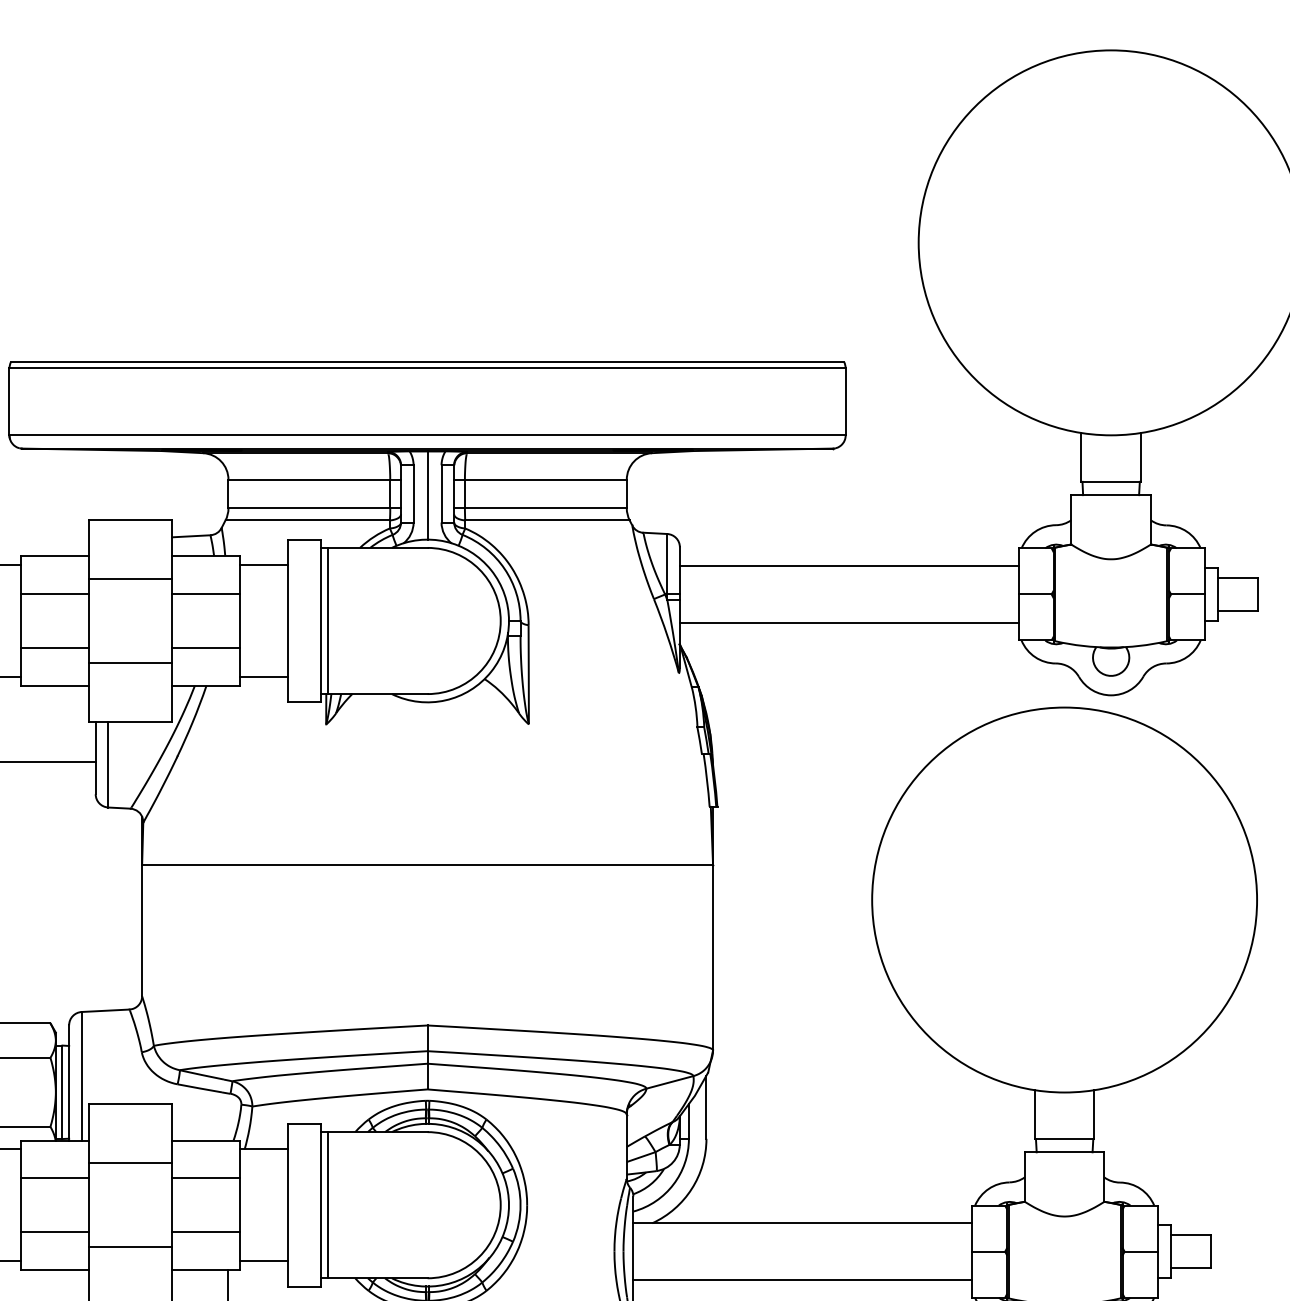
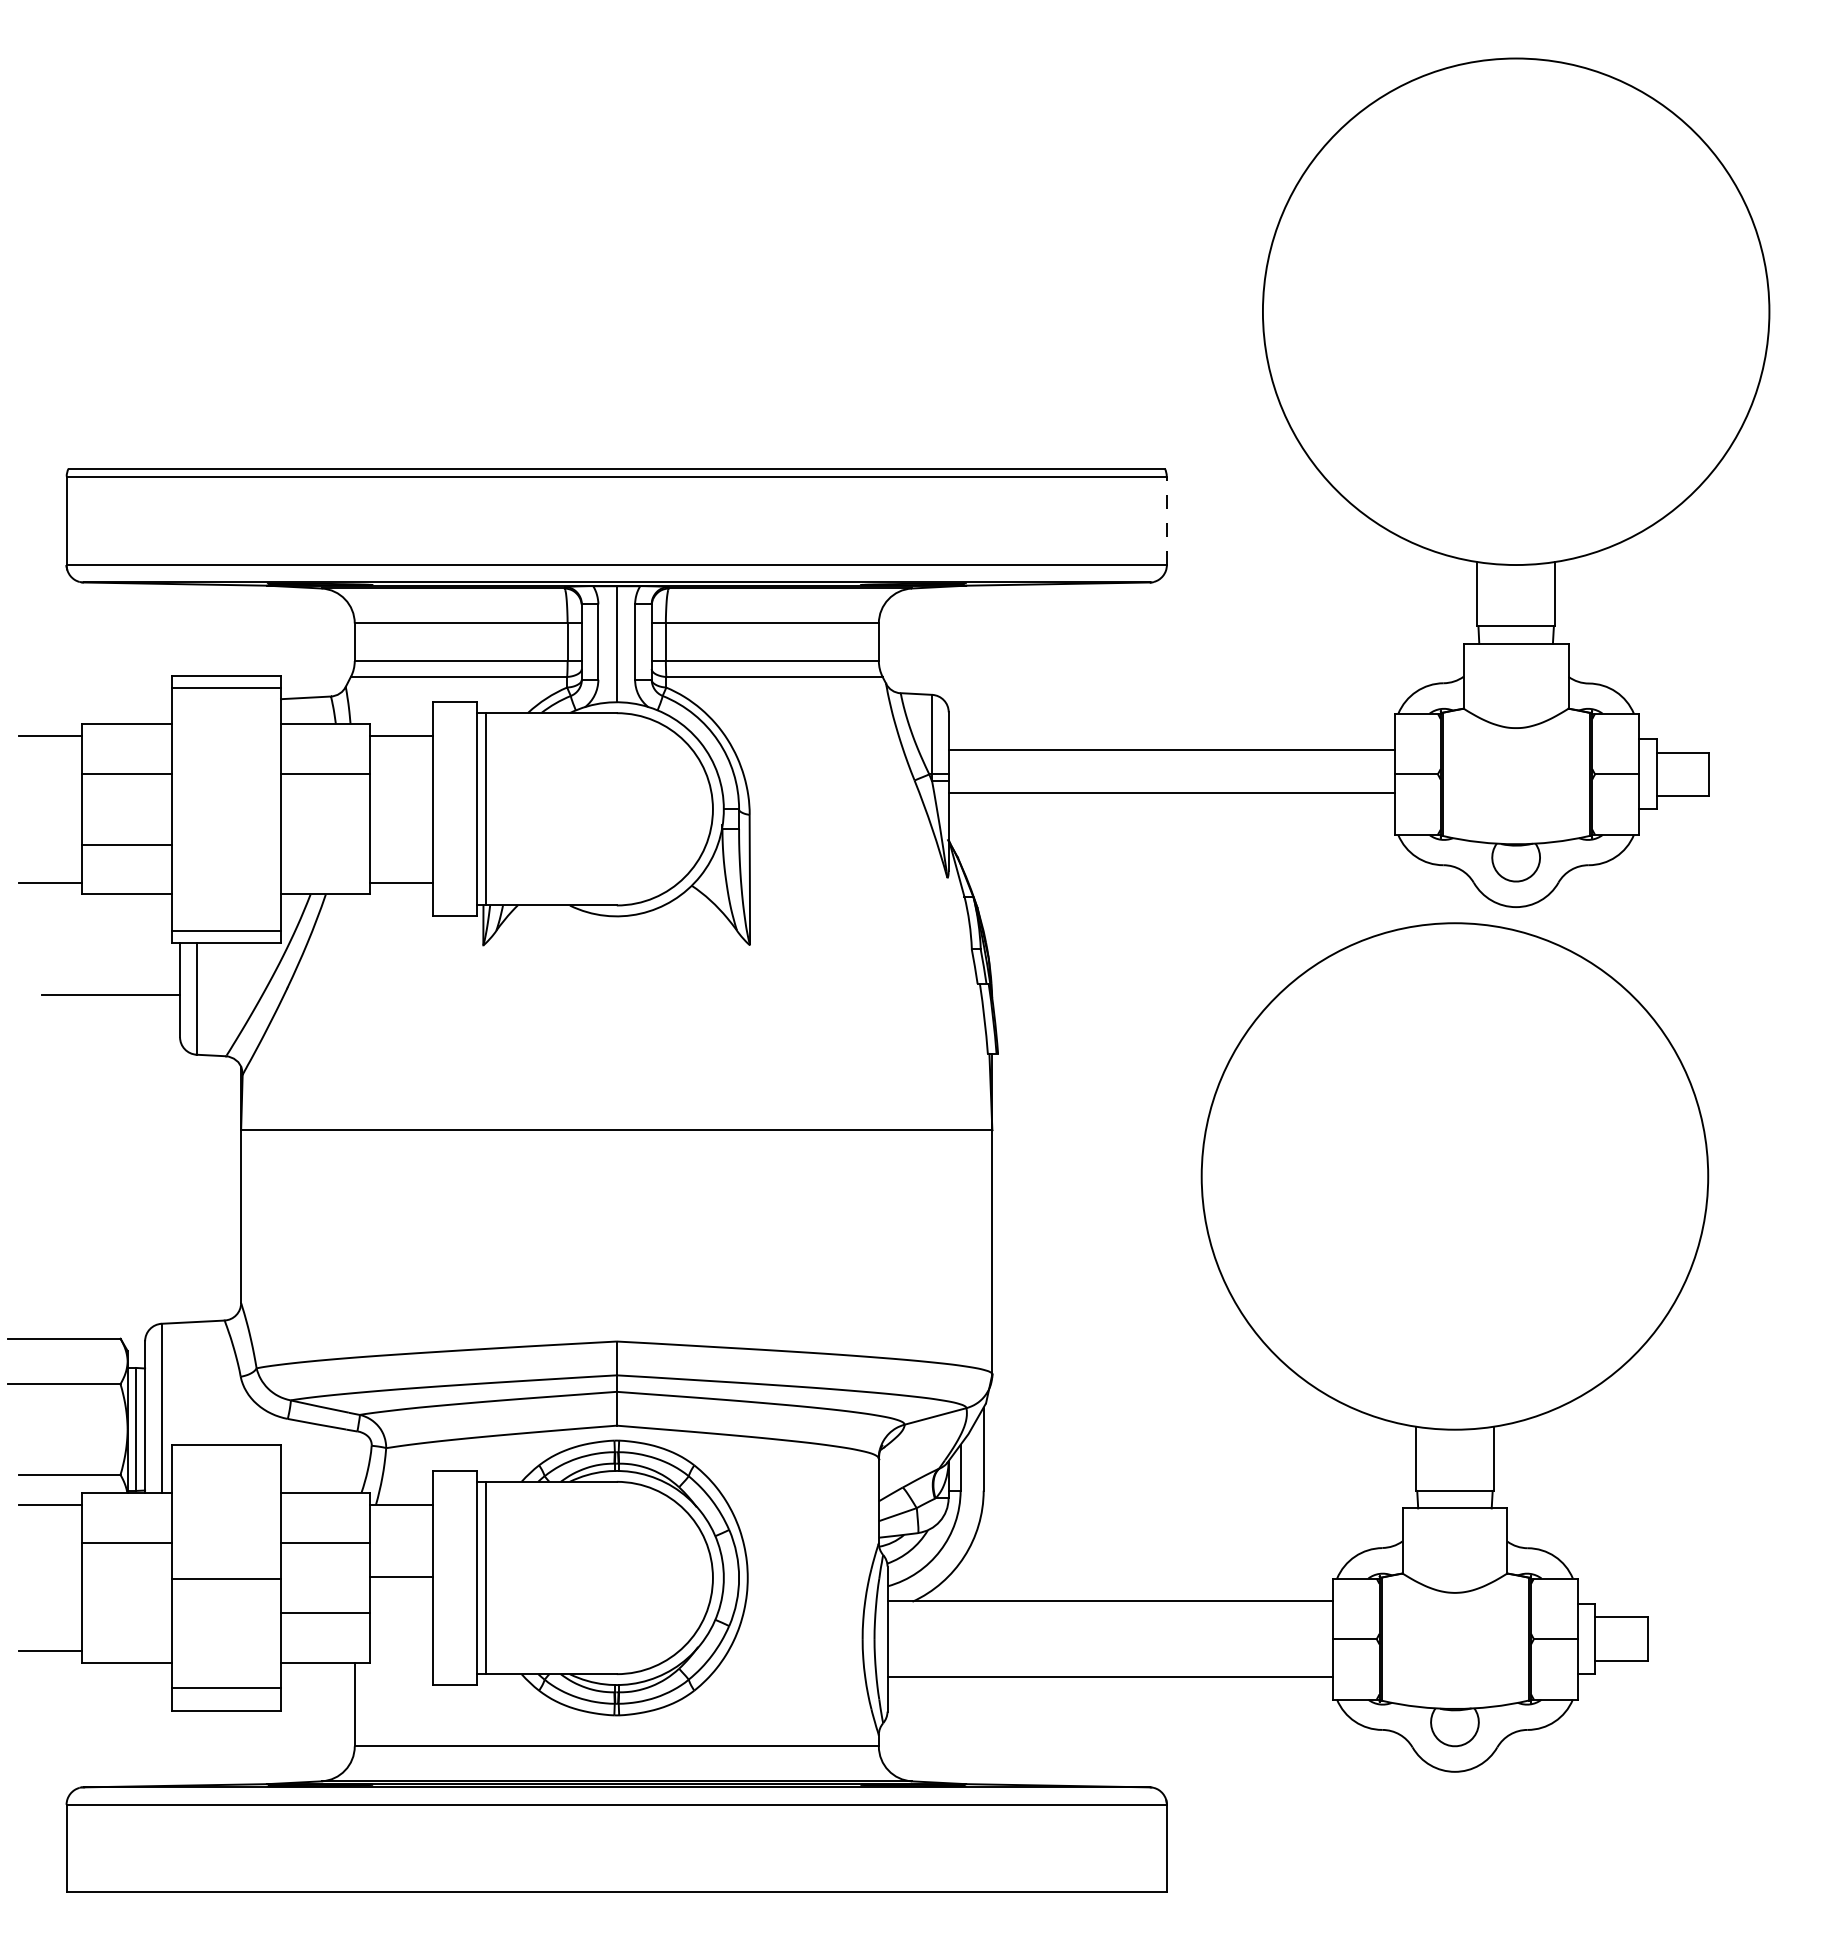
line: (845, 401) -> (1166, 520), solid -> dashed
line: (849, 565) -> (1171, 792), moved
line: (130, 579) -> (225, 688), moved
line: (849, 623) -> (1171, 750), moved
line: (206, 647) -> (325, 844), removed
line: (130, 662) -> (225, 930), moved
line: (130, 1163) -> (225, 1578), moved
line: (55, 1232) -> (126, 1613), removed
line: (130, 1247) -> (225, 1688), moved
line: (264, 1261) -> (401, 1577), moved

